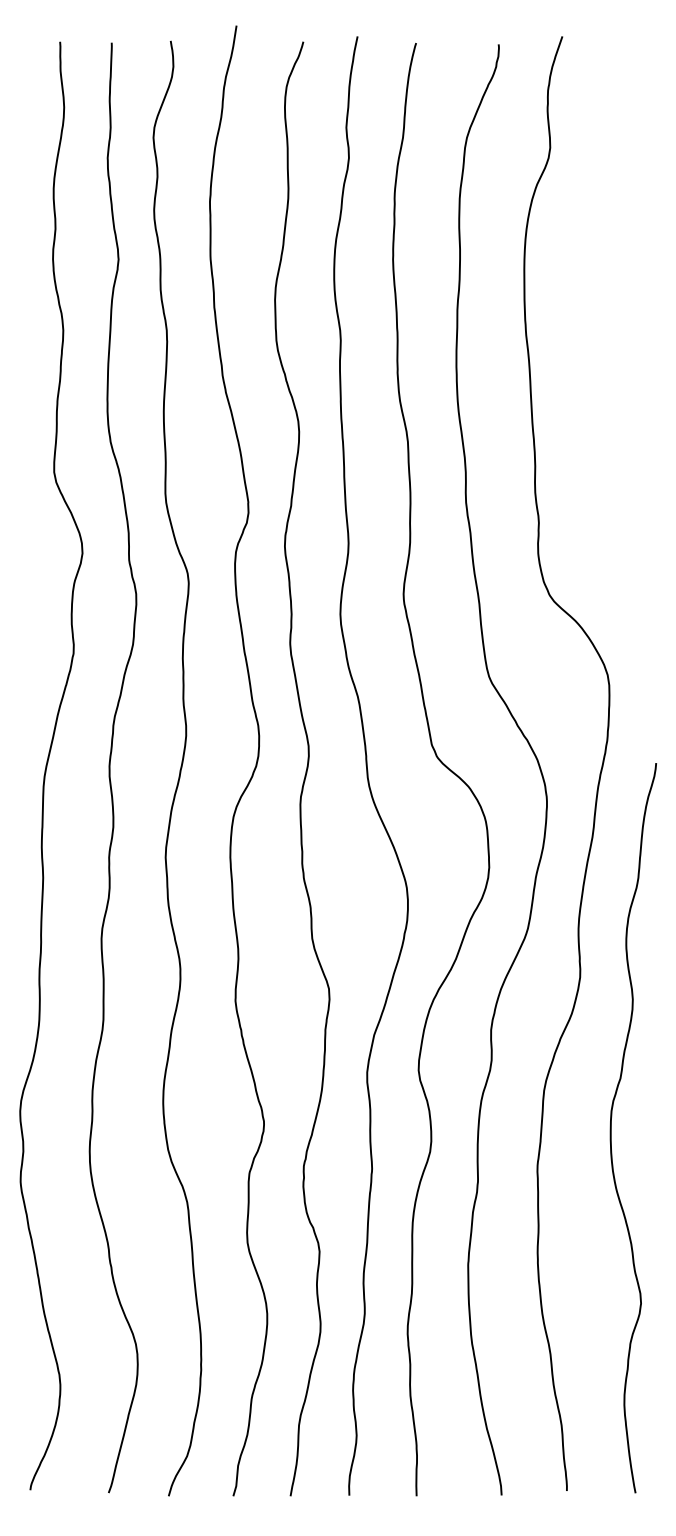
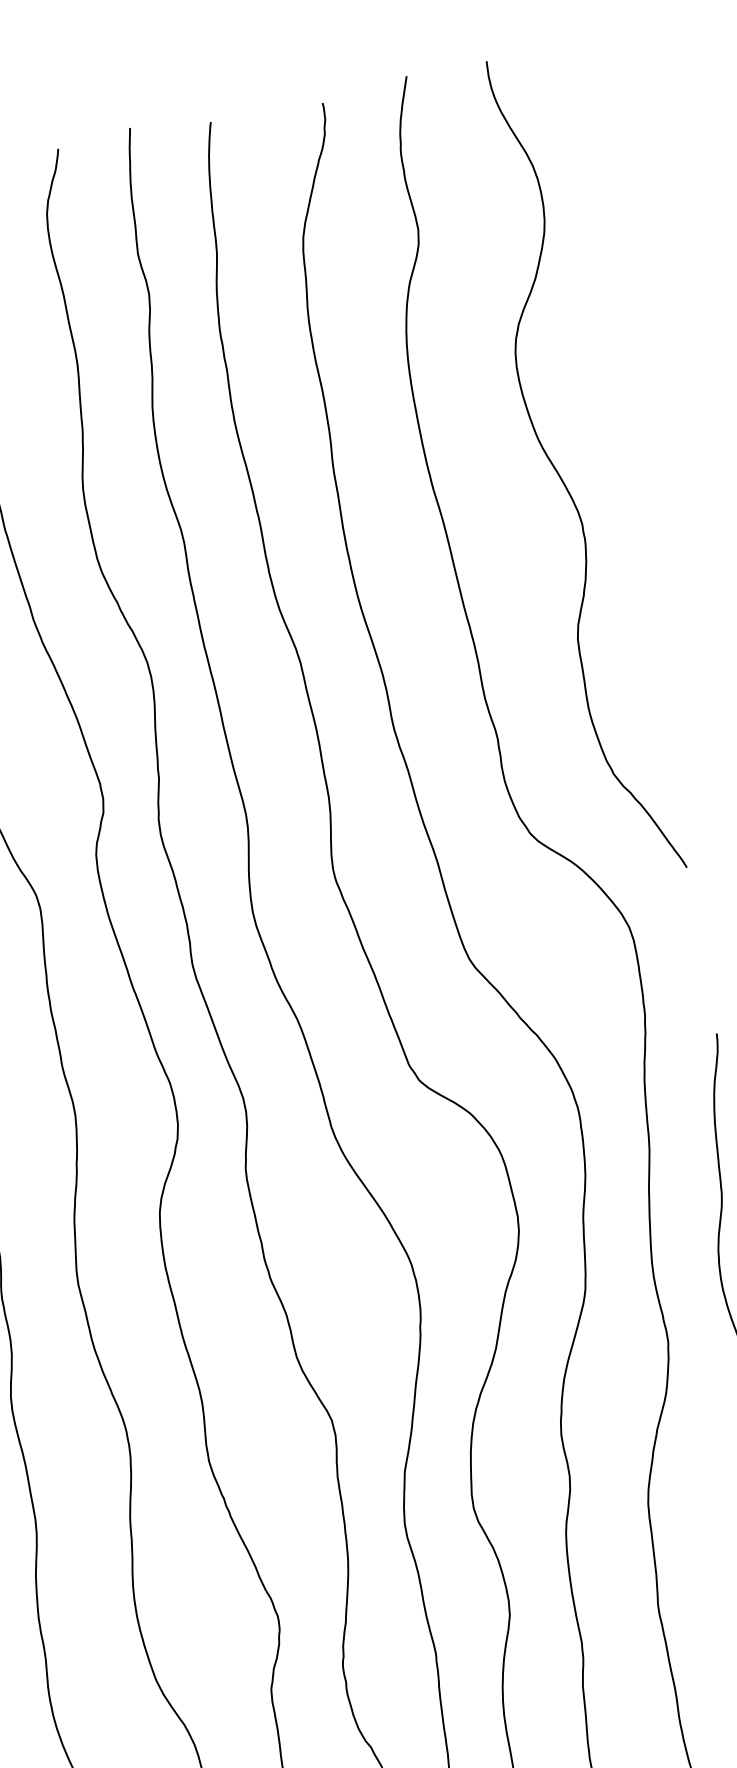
curve: (619, 342) -> (560, 474), added

